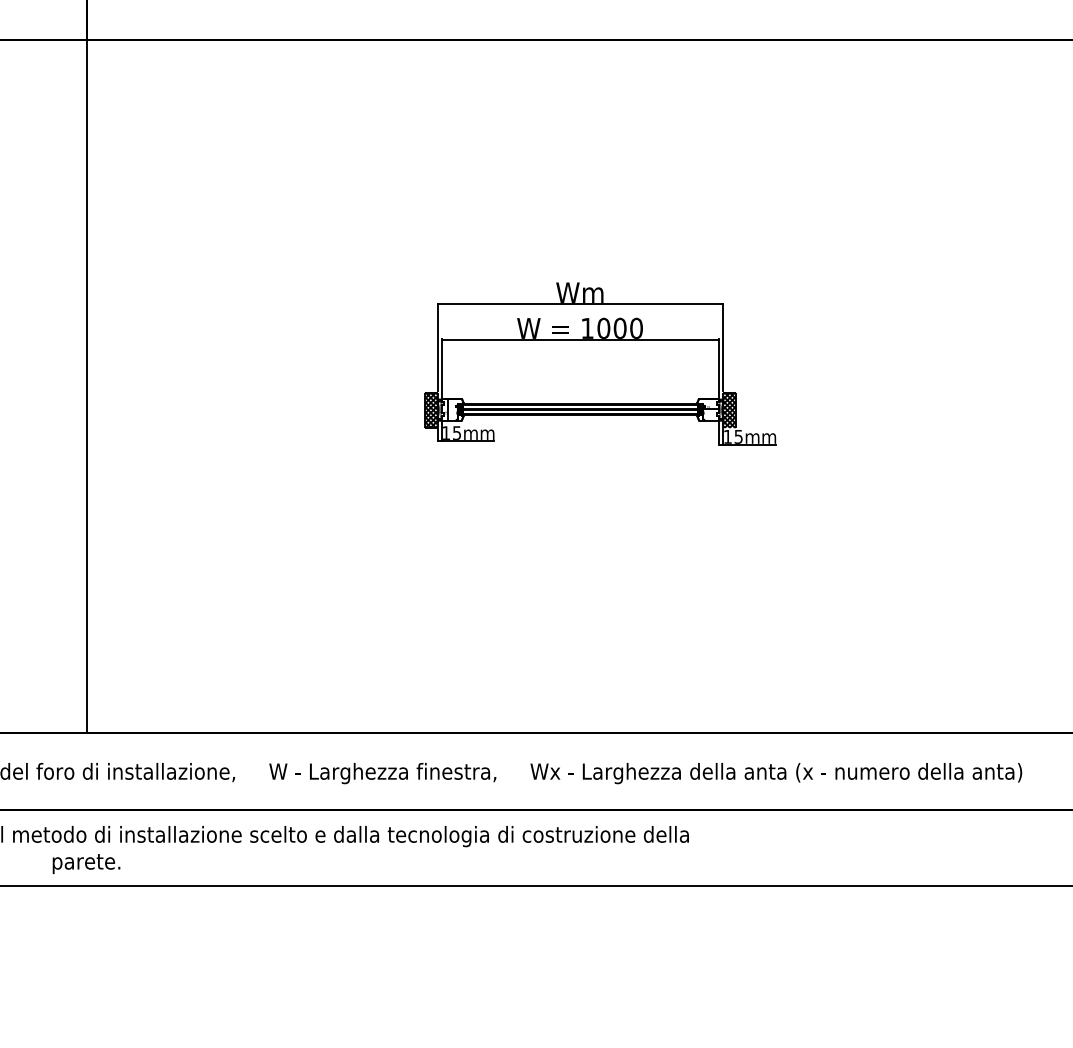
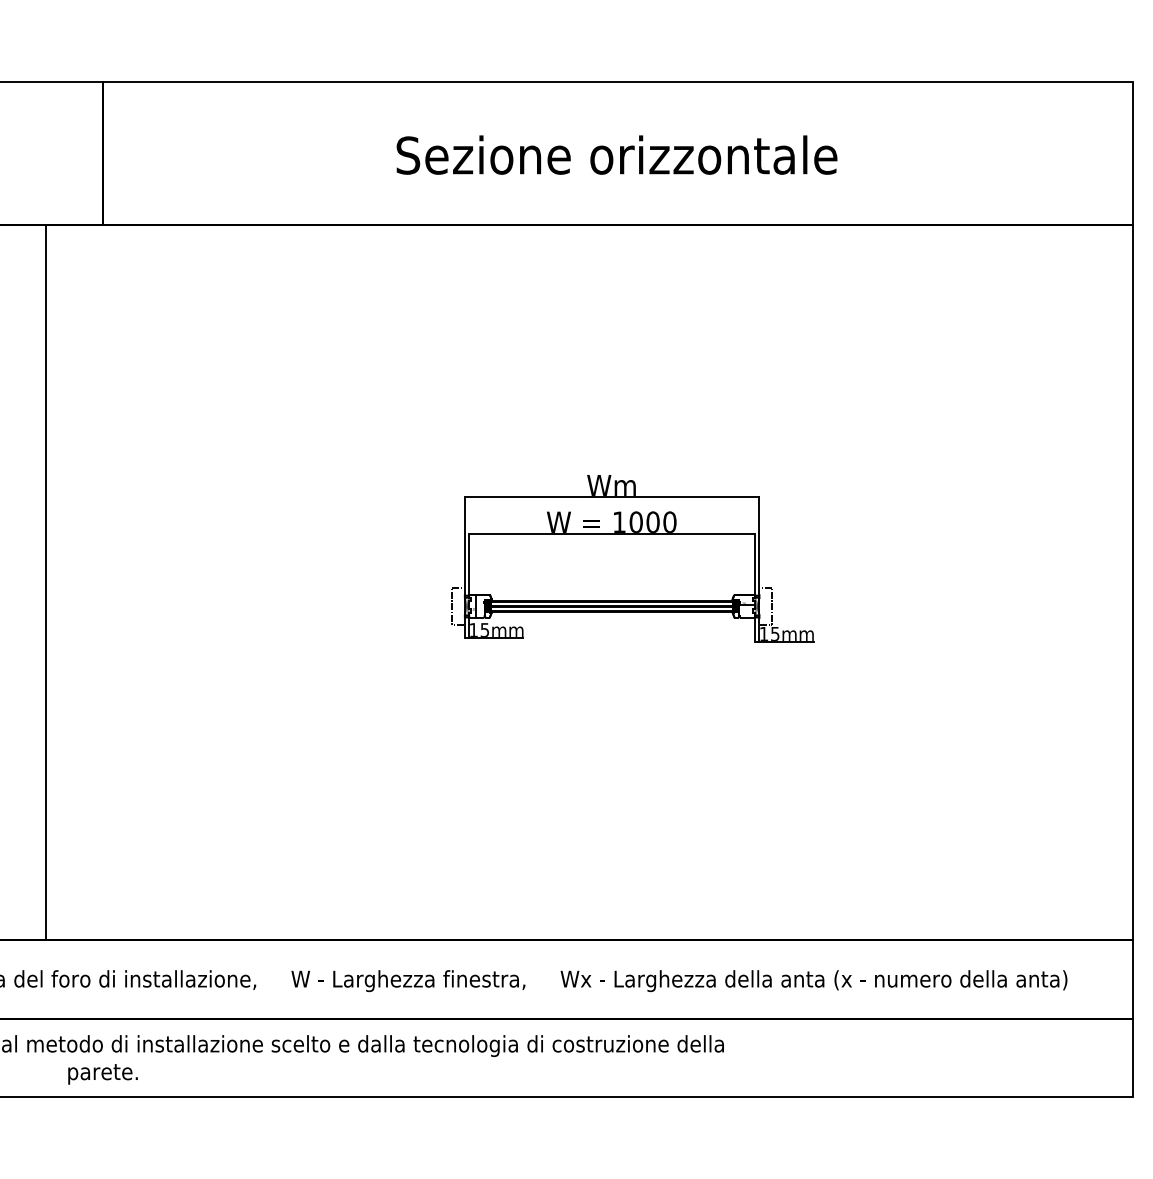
line: (86, 385) -> (46, 581), moved
hatch: (431, 410) -> (458, 606), removed
hatch: (729, 410) -> (765, 606), removed

